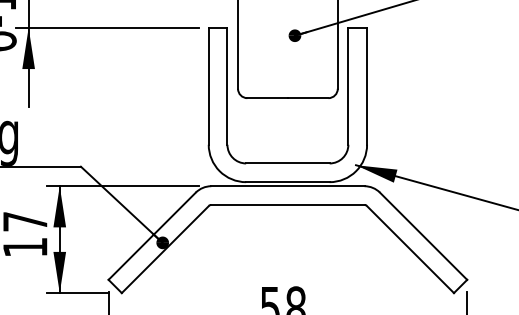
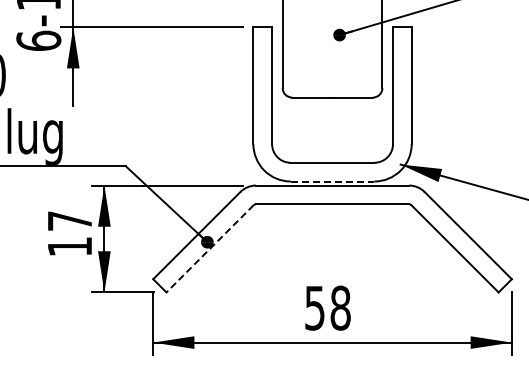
line: (287, 182) -> (332, 181), solid -> dashed
line: (165, 249) -> (210, 248), solid -> dashed

